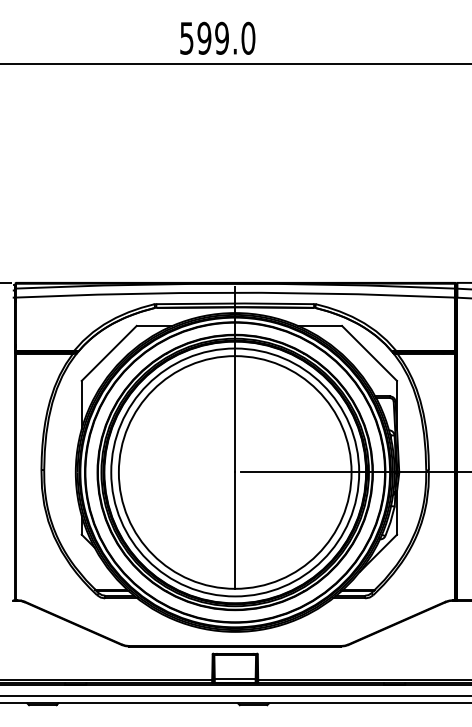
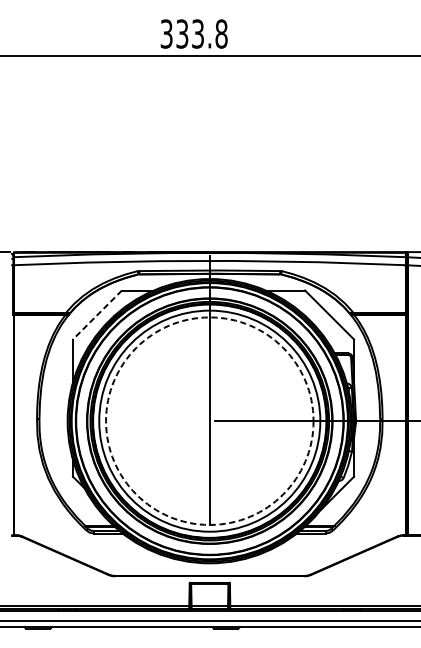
text: (217, 37) -> (194, 33), 599.0 -> 333.8
line: (109, 353) -> (97, 315), solid -> dashed
circle: (234, 472) -> (209, 421), solid -> dashed

